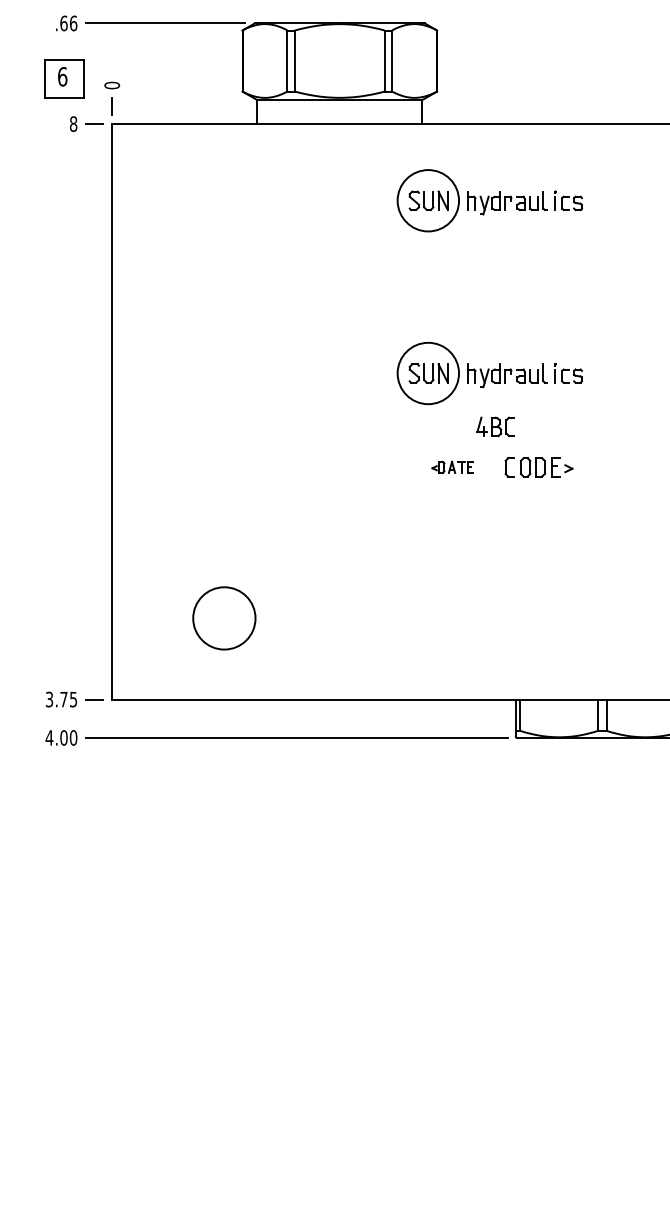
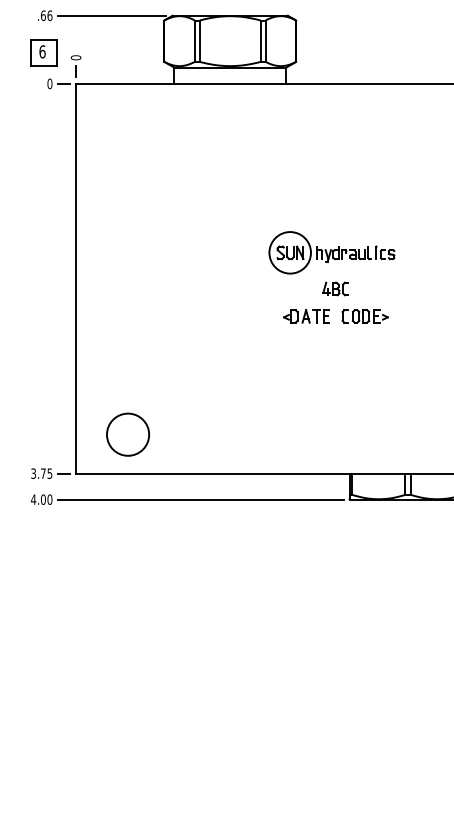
text: (72, 123) -> (49, 83), 8 -> 0
part: (489, 200) -> (331, 135), removed
part: (452, 467) -> (306, 316), size x1.67
circle: (225, 618) -> (128, 434), moved

